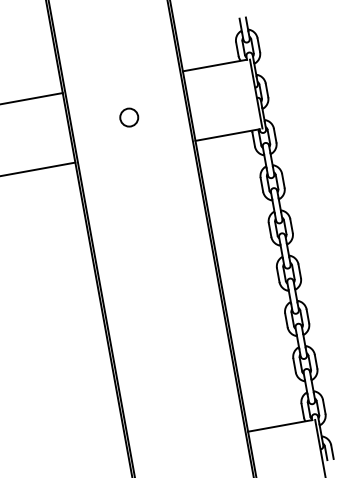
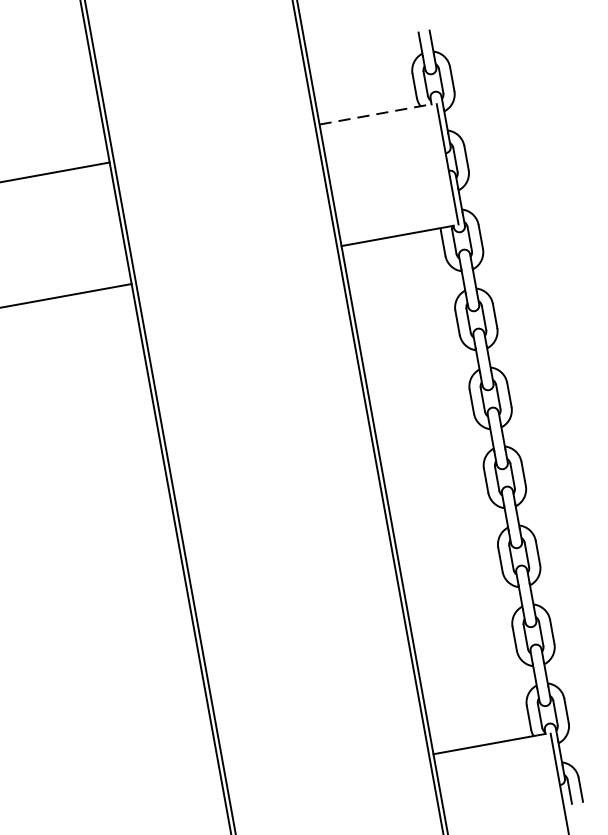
line: (214, 65) -> (374, 114), solid -> dashed
circle: (129, 117) -> (226, 205), removed

